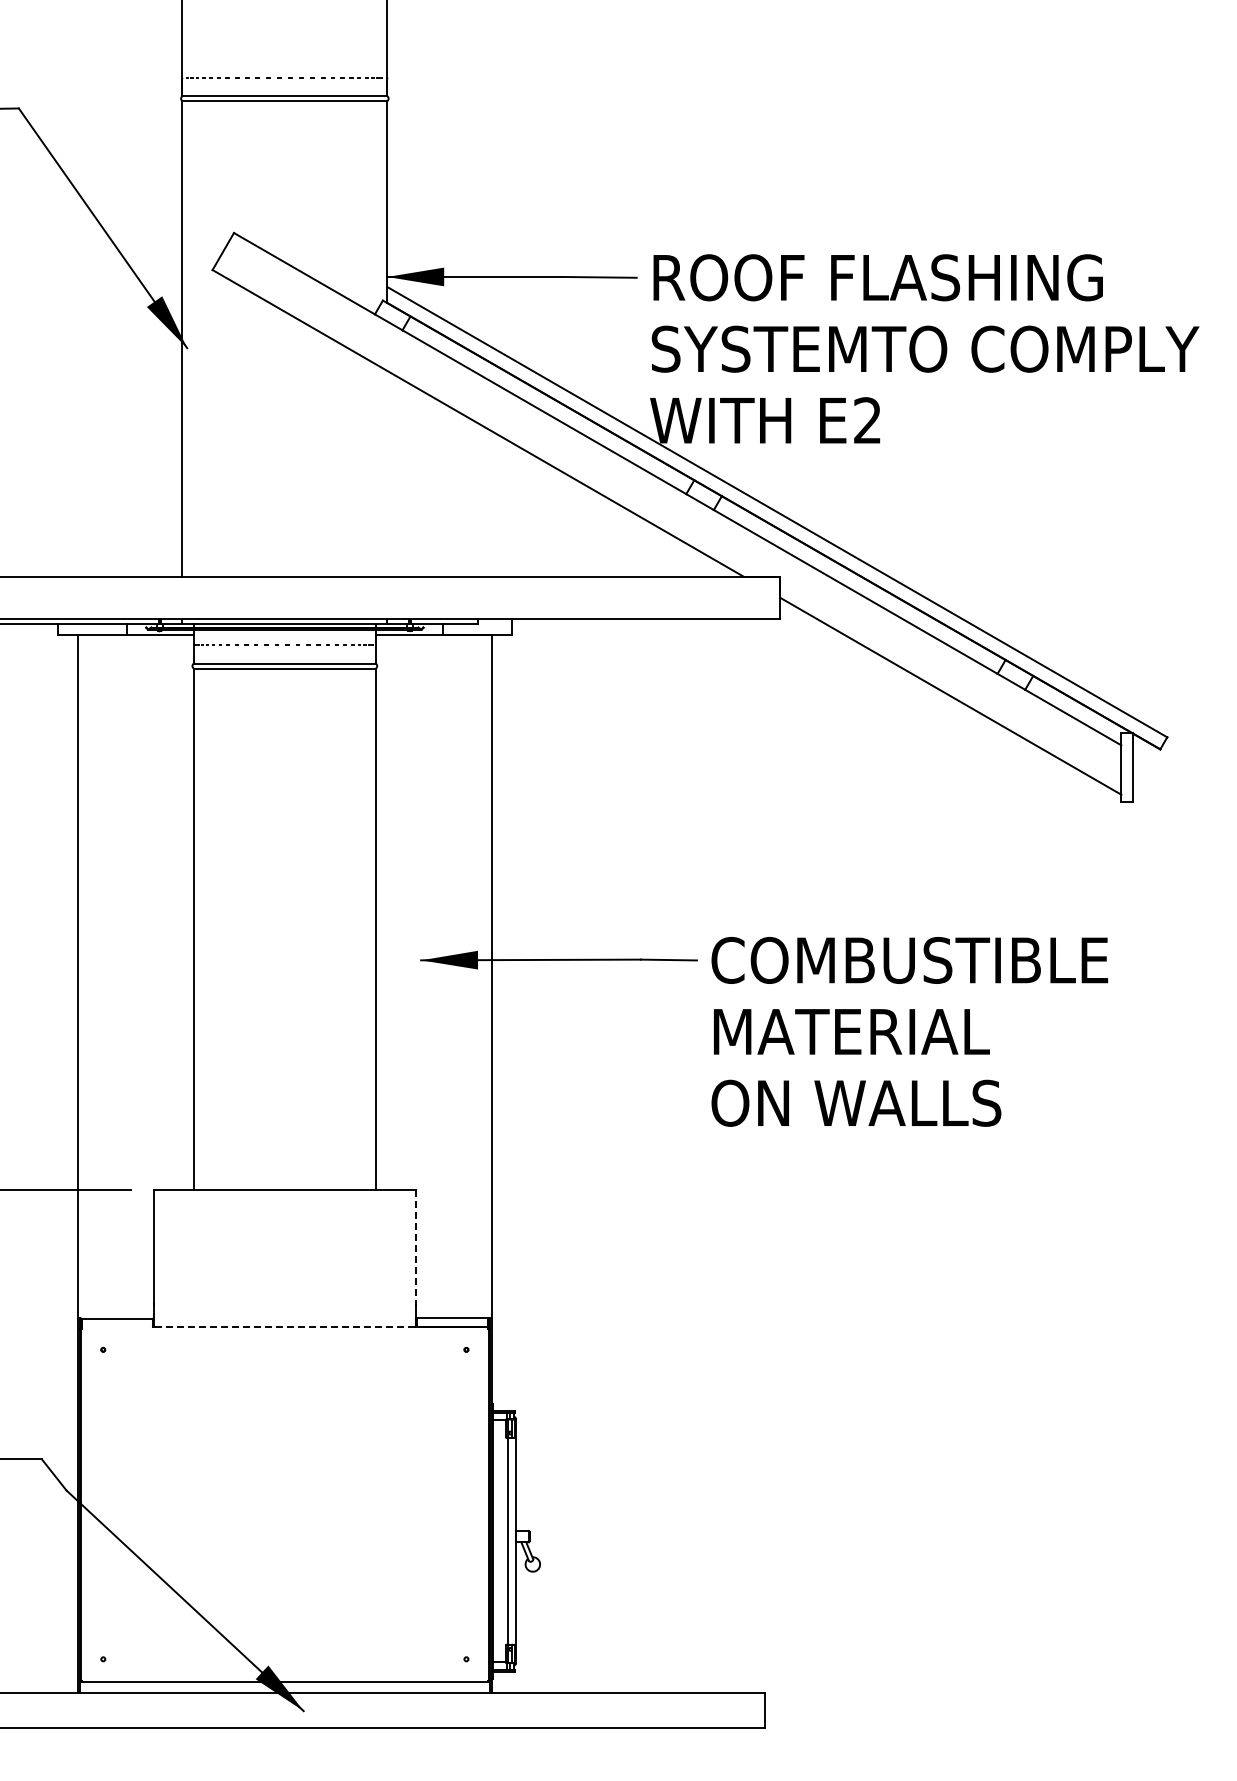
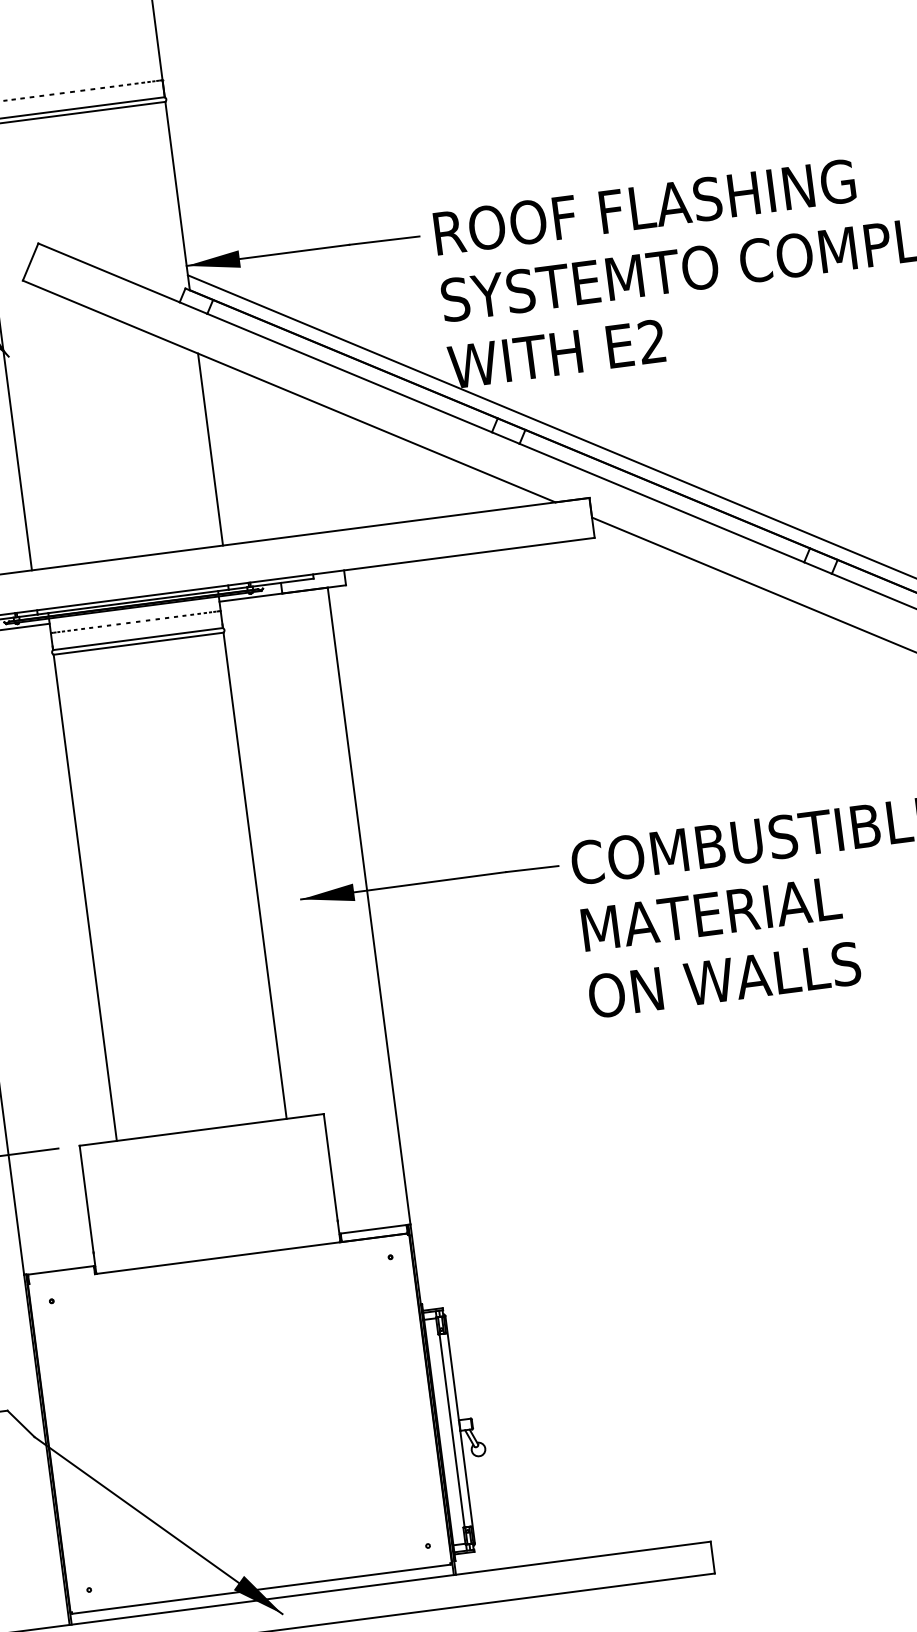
line: (387, 473) -> (210, 449), added
line: (415, 1246) -> (330, 1167), dashed -> solid
line: (284, 1327) -> (218, 1258), dashed -> solid

